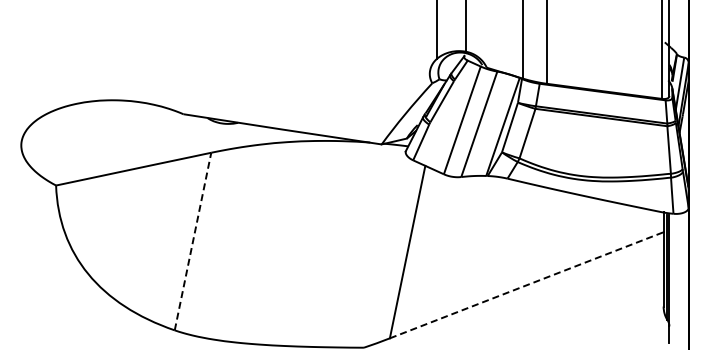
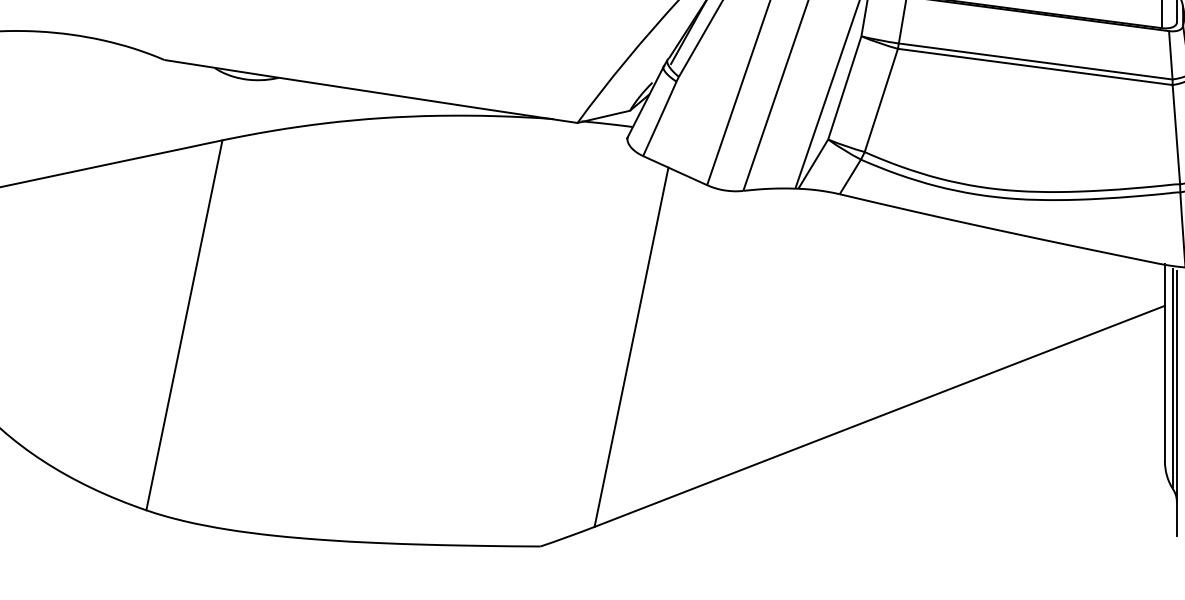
line: (193, 241) -> (185, 325), dashed -> solid
line: (526, 285) -> (879, 416), dashed -> solid

